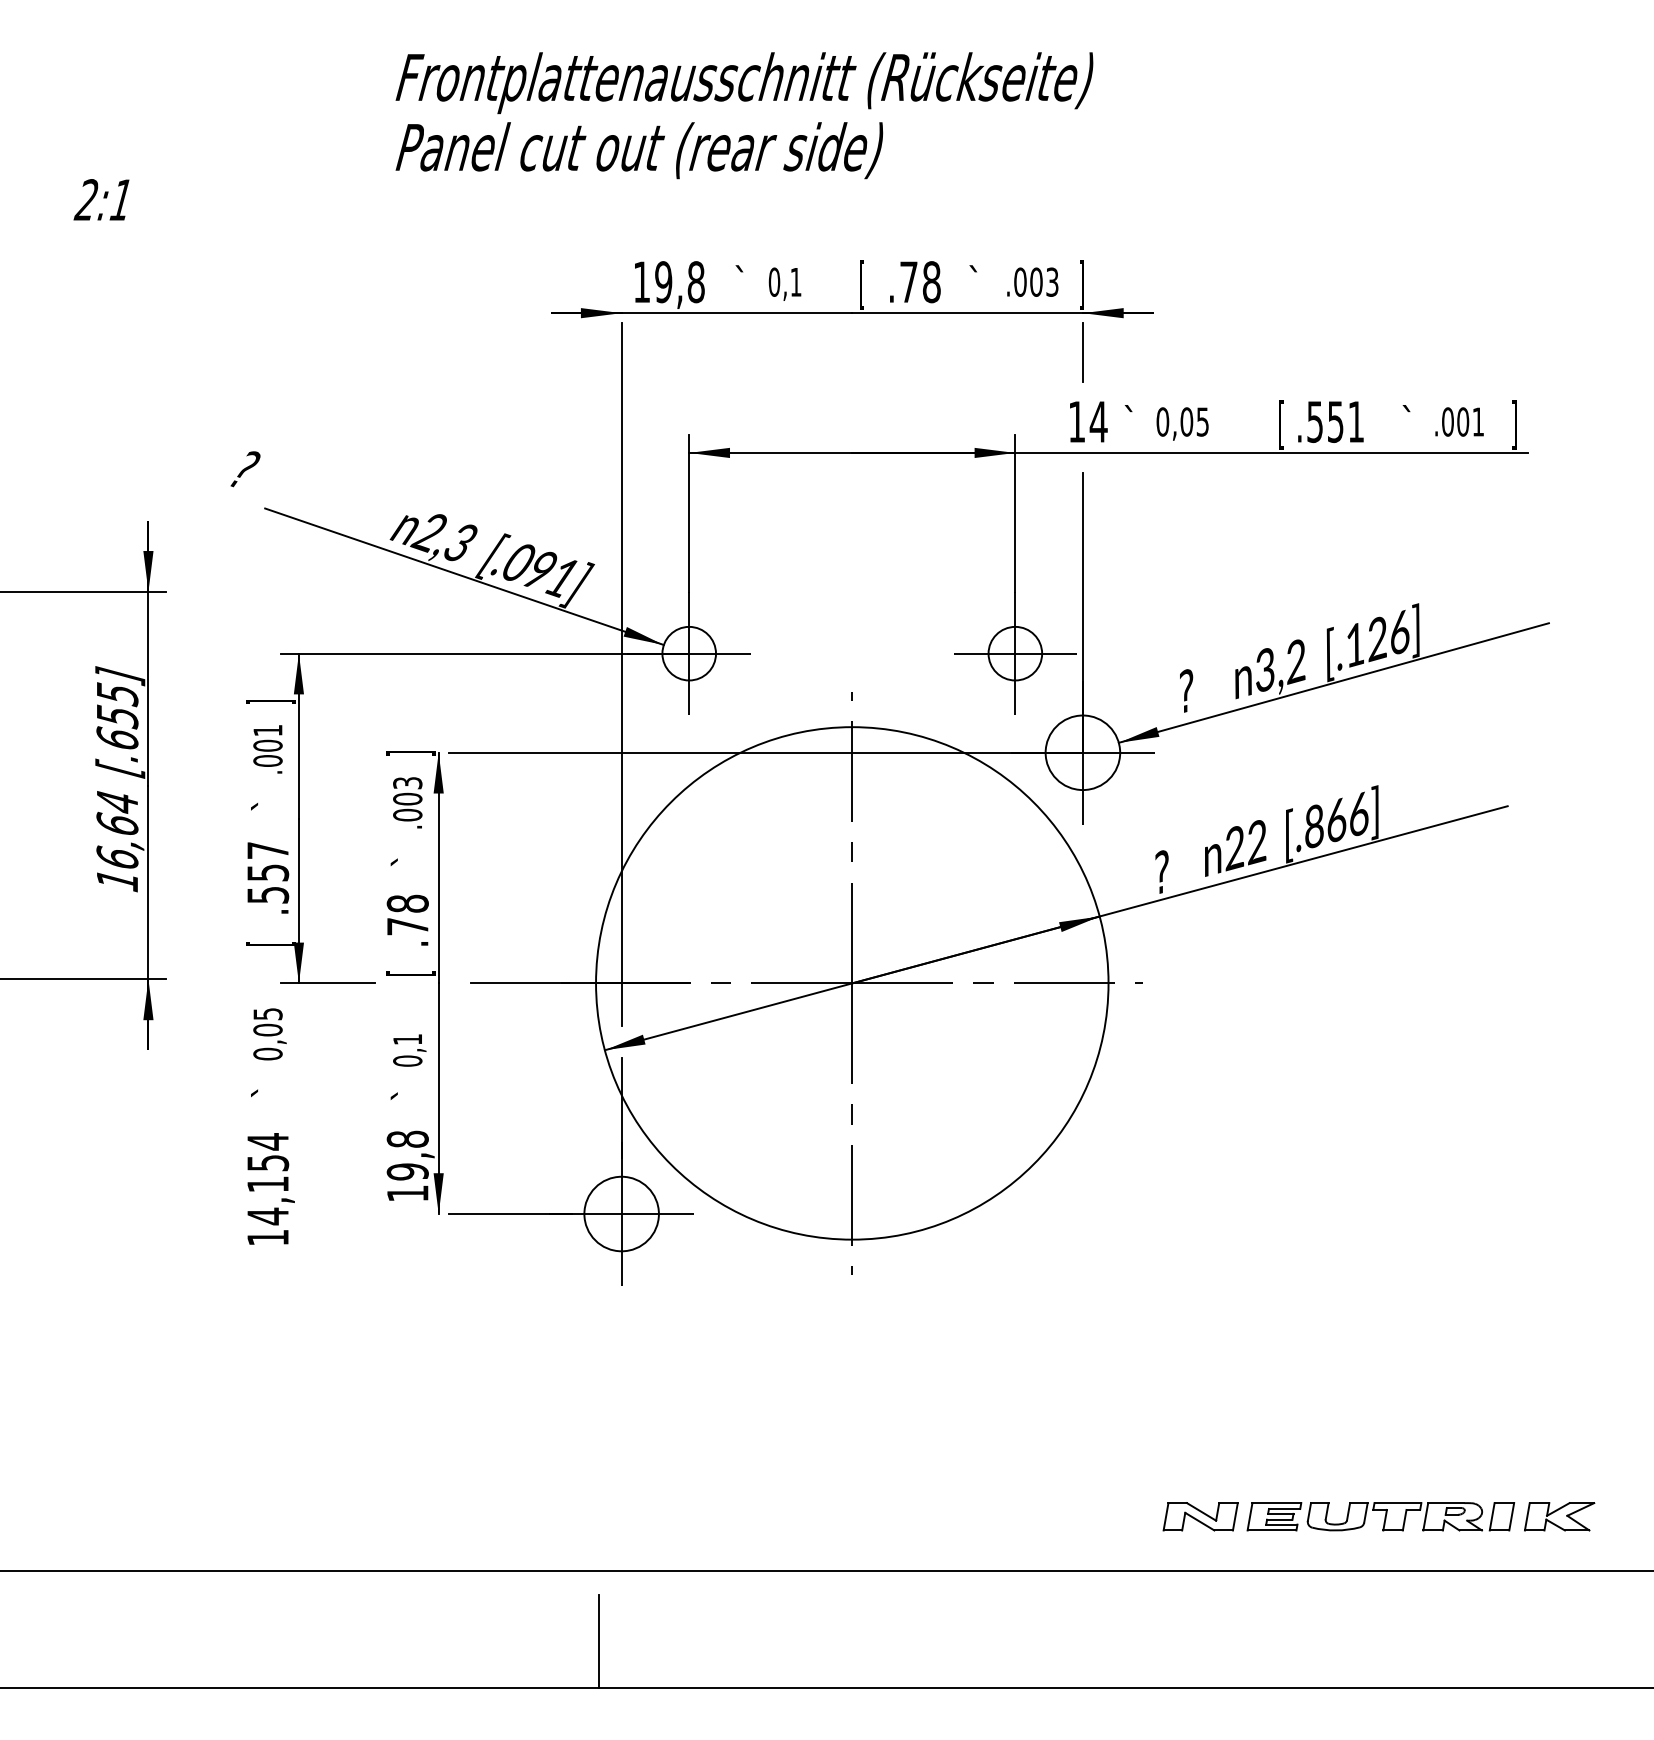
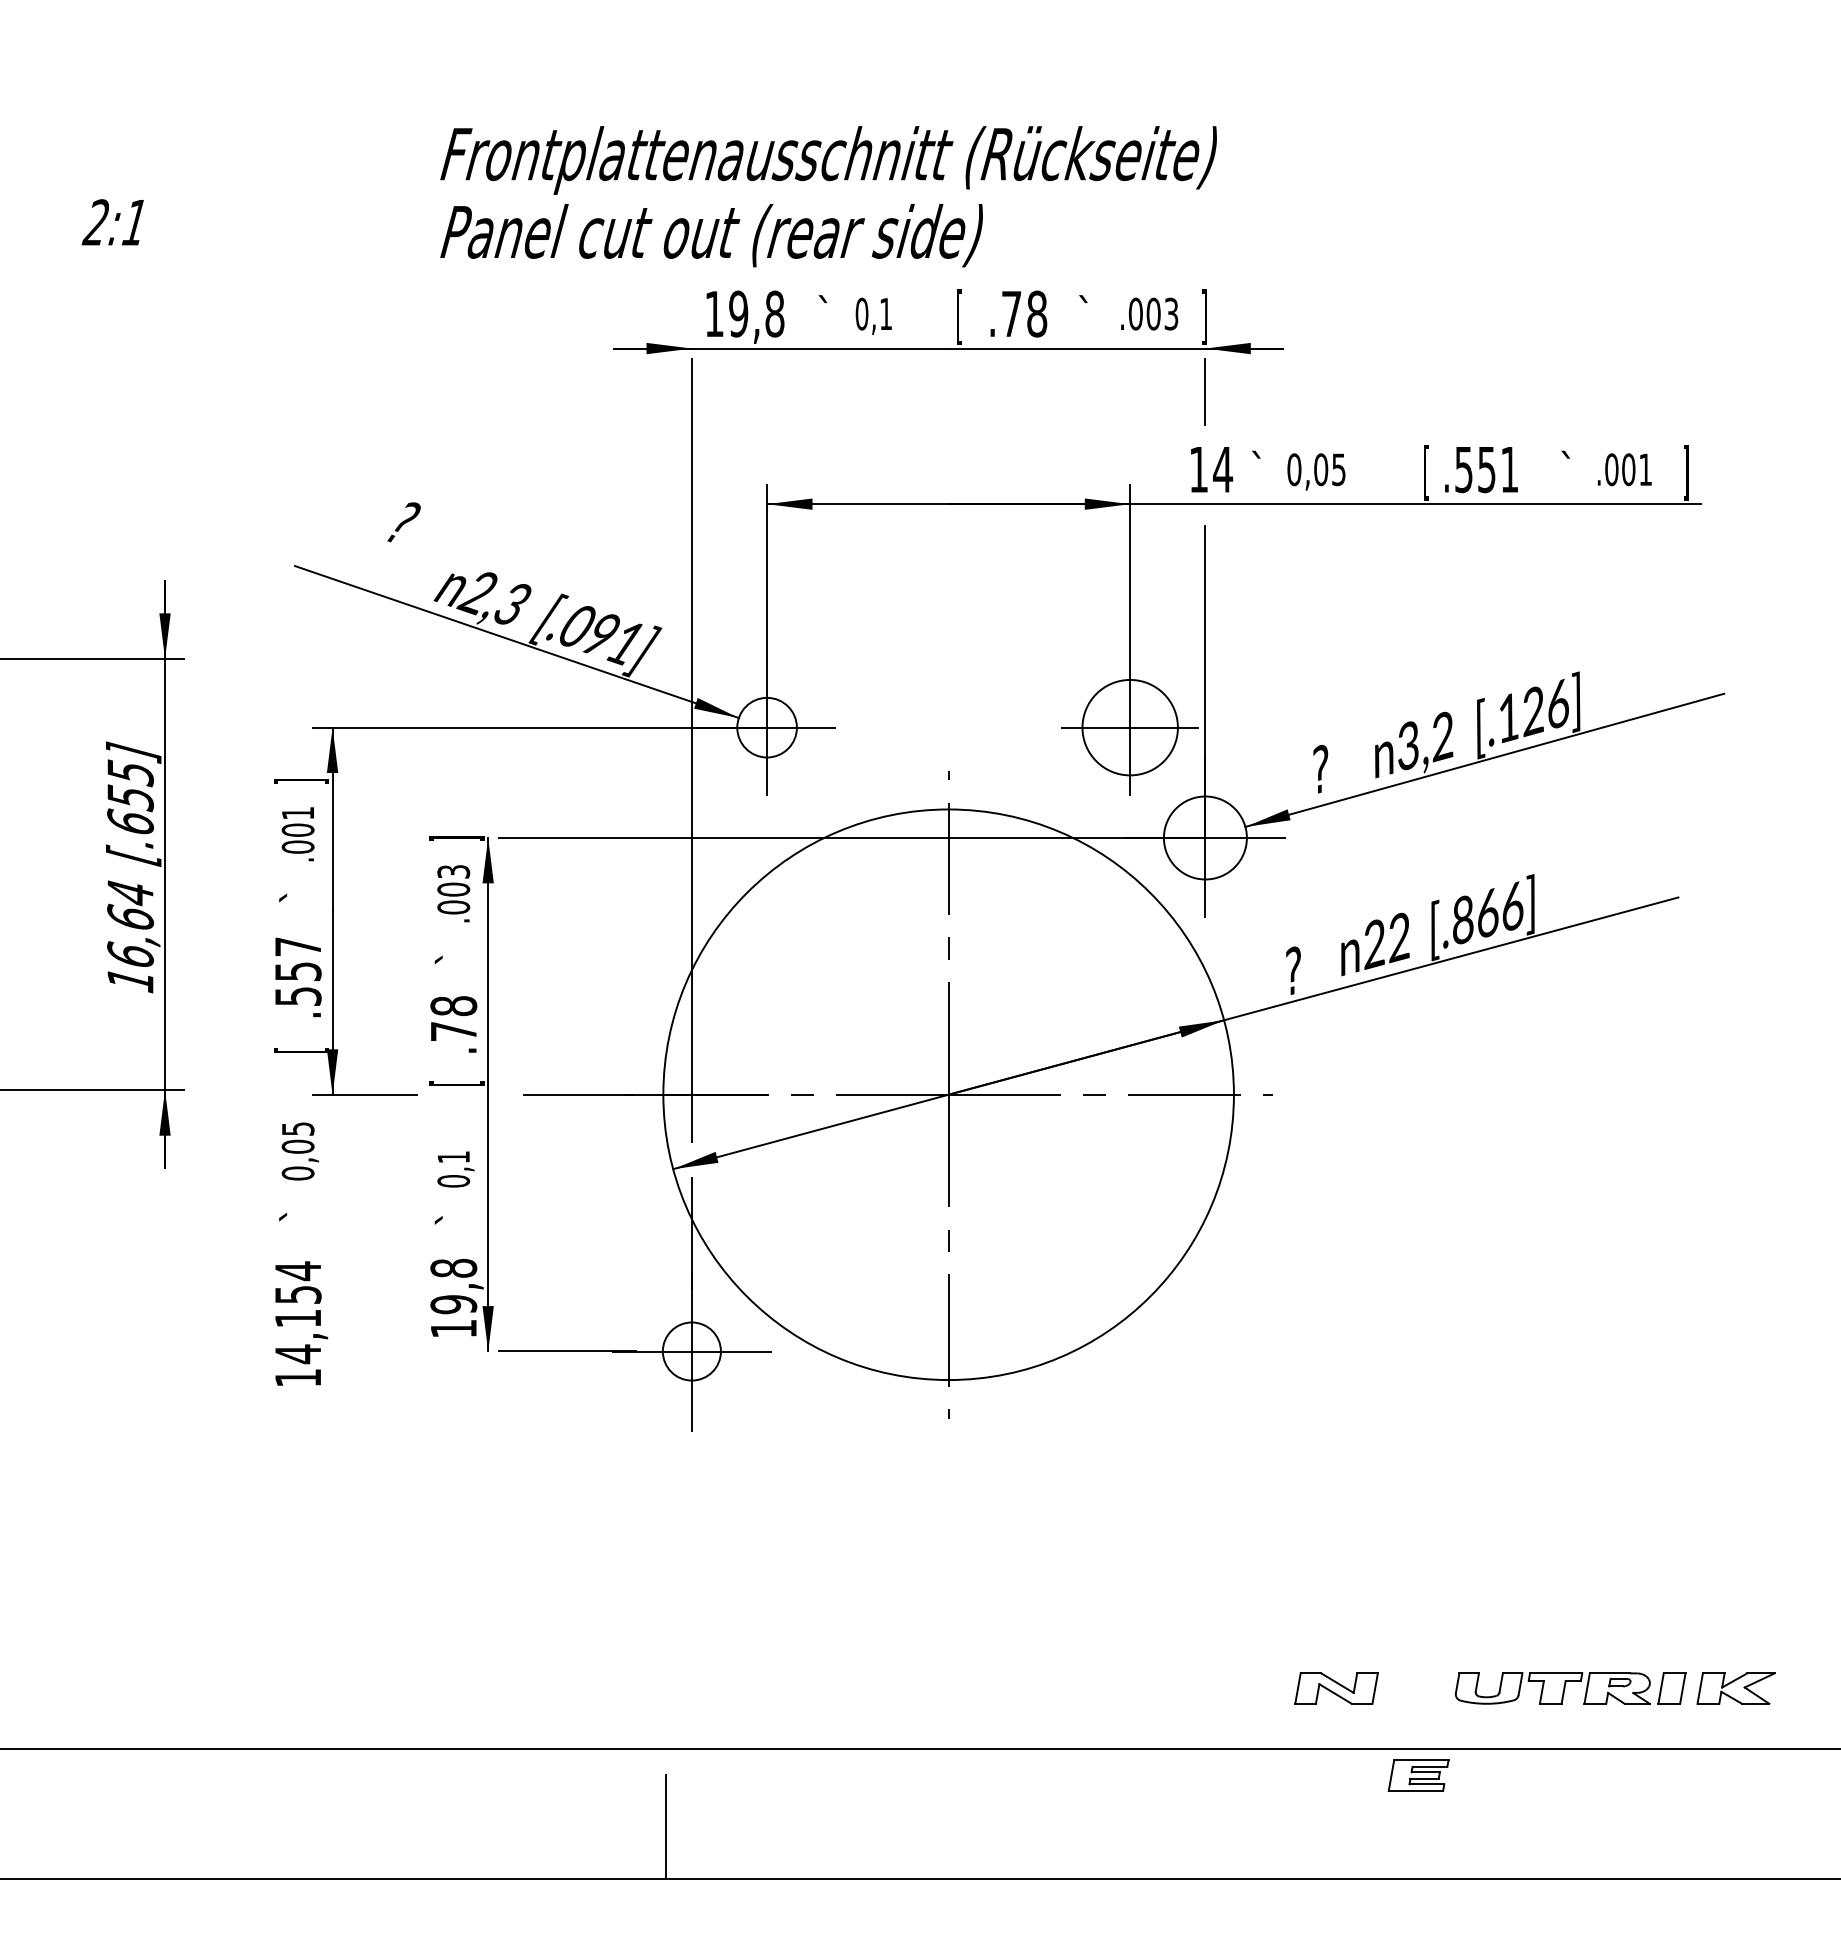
text: (744, 115) -> (828, 196), moved
text: (244, 469) -> (403, 522), moved
circle: (1015, 653) -> (1130, 727), size x1.6
circle: (621, 1214) -> (691, 1351), size x0.7
part: (1274, 1516) -> (1418, 1775), moved

